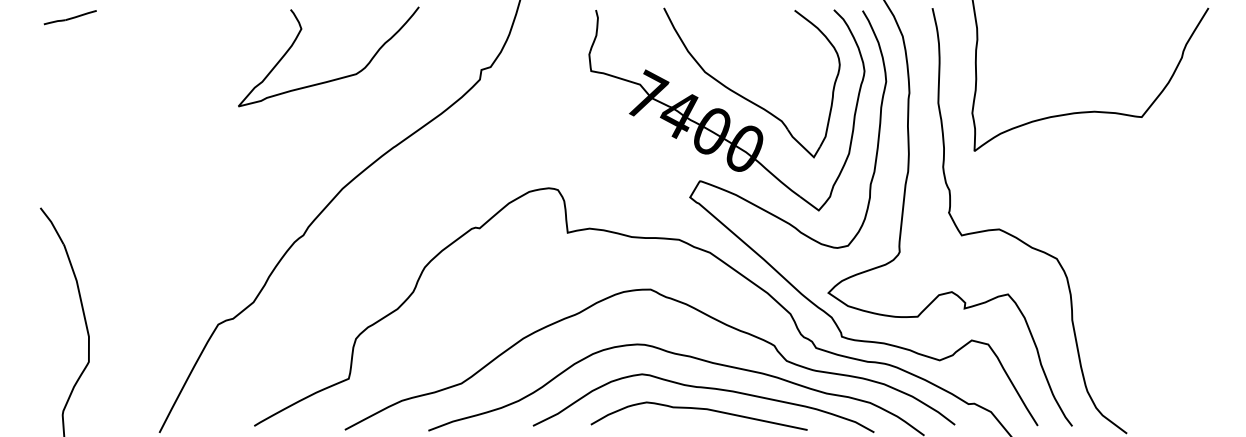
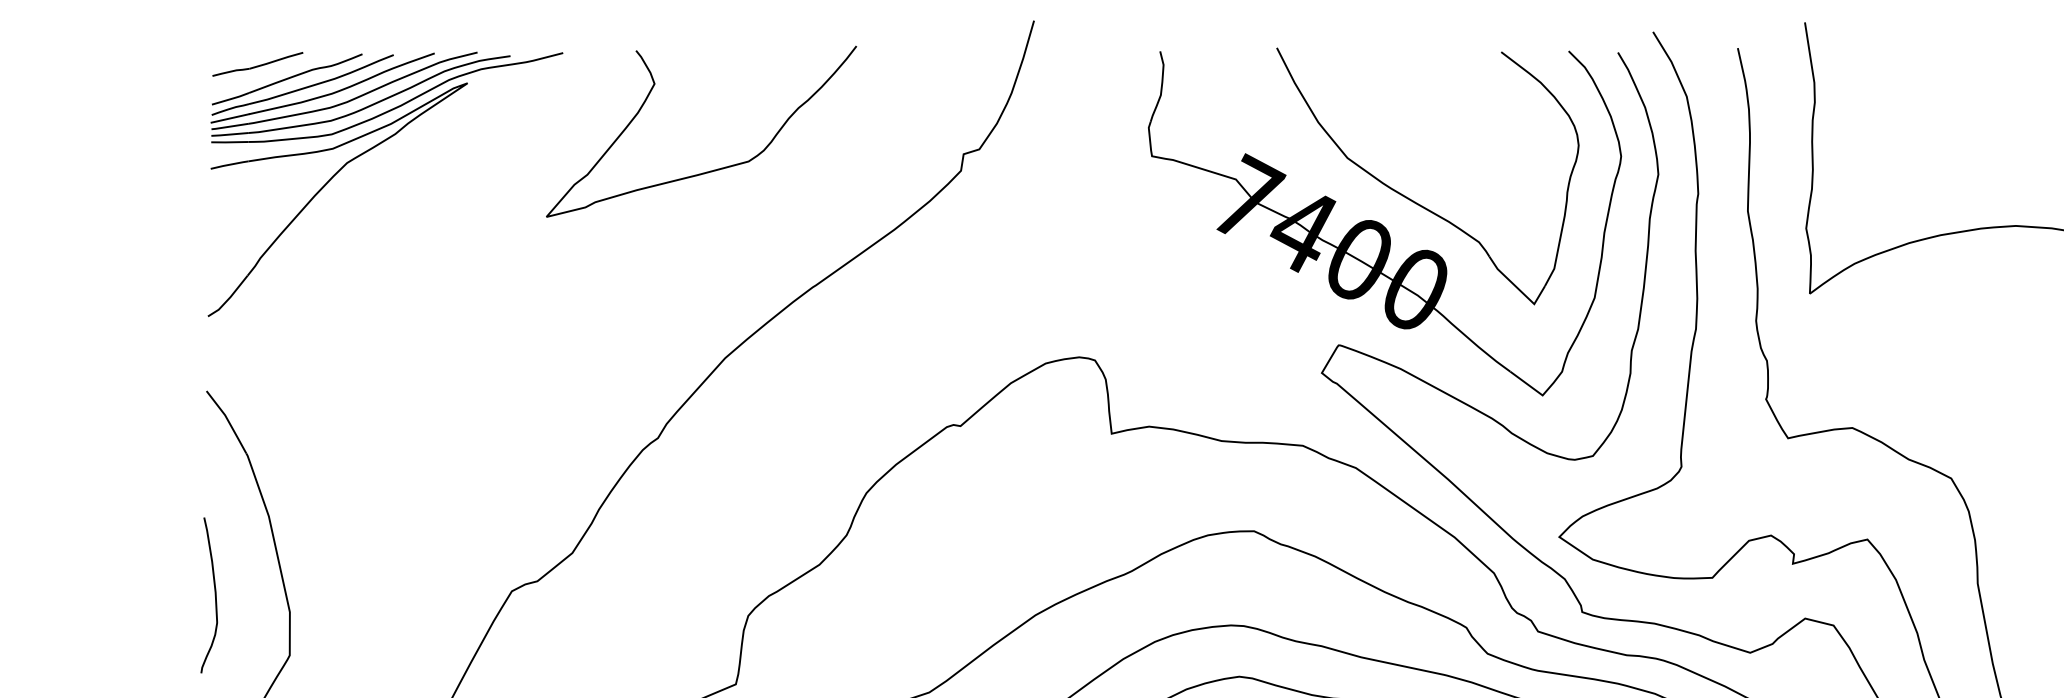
part: (132, 70) -> (364, 155), added
curve: (44, 326) -> (213, 594), added

